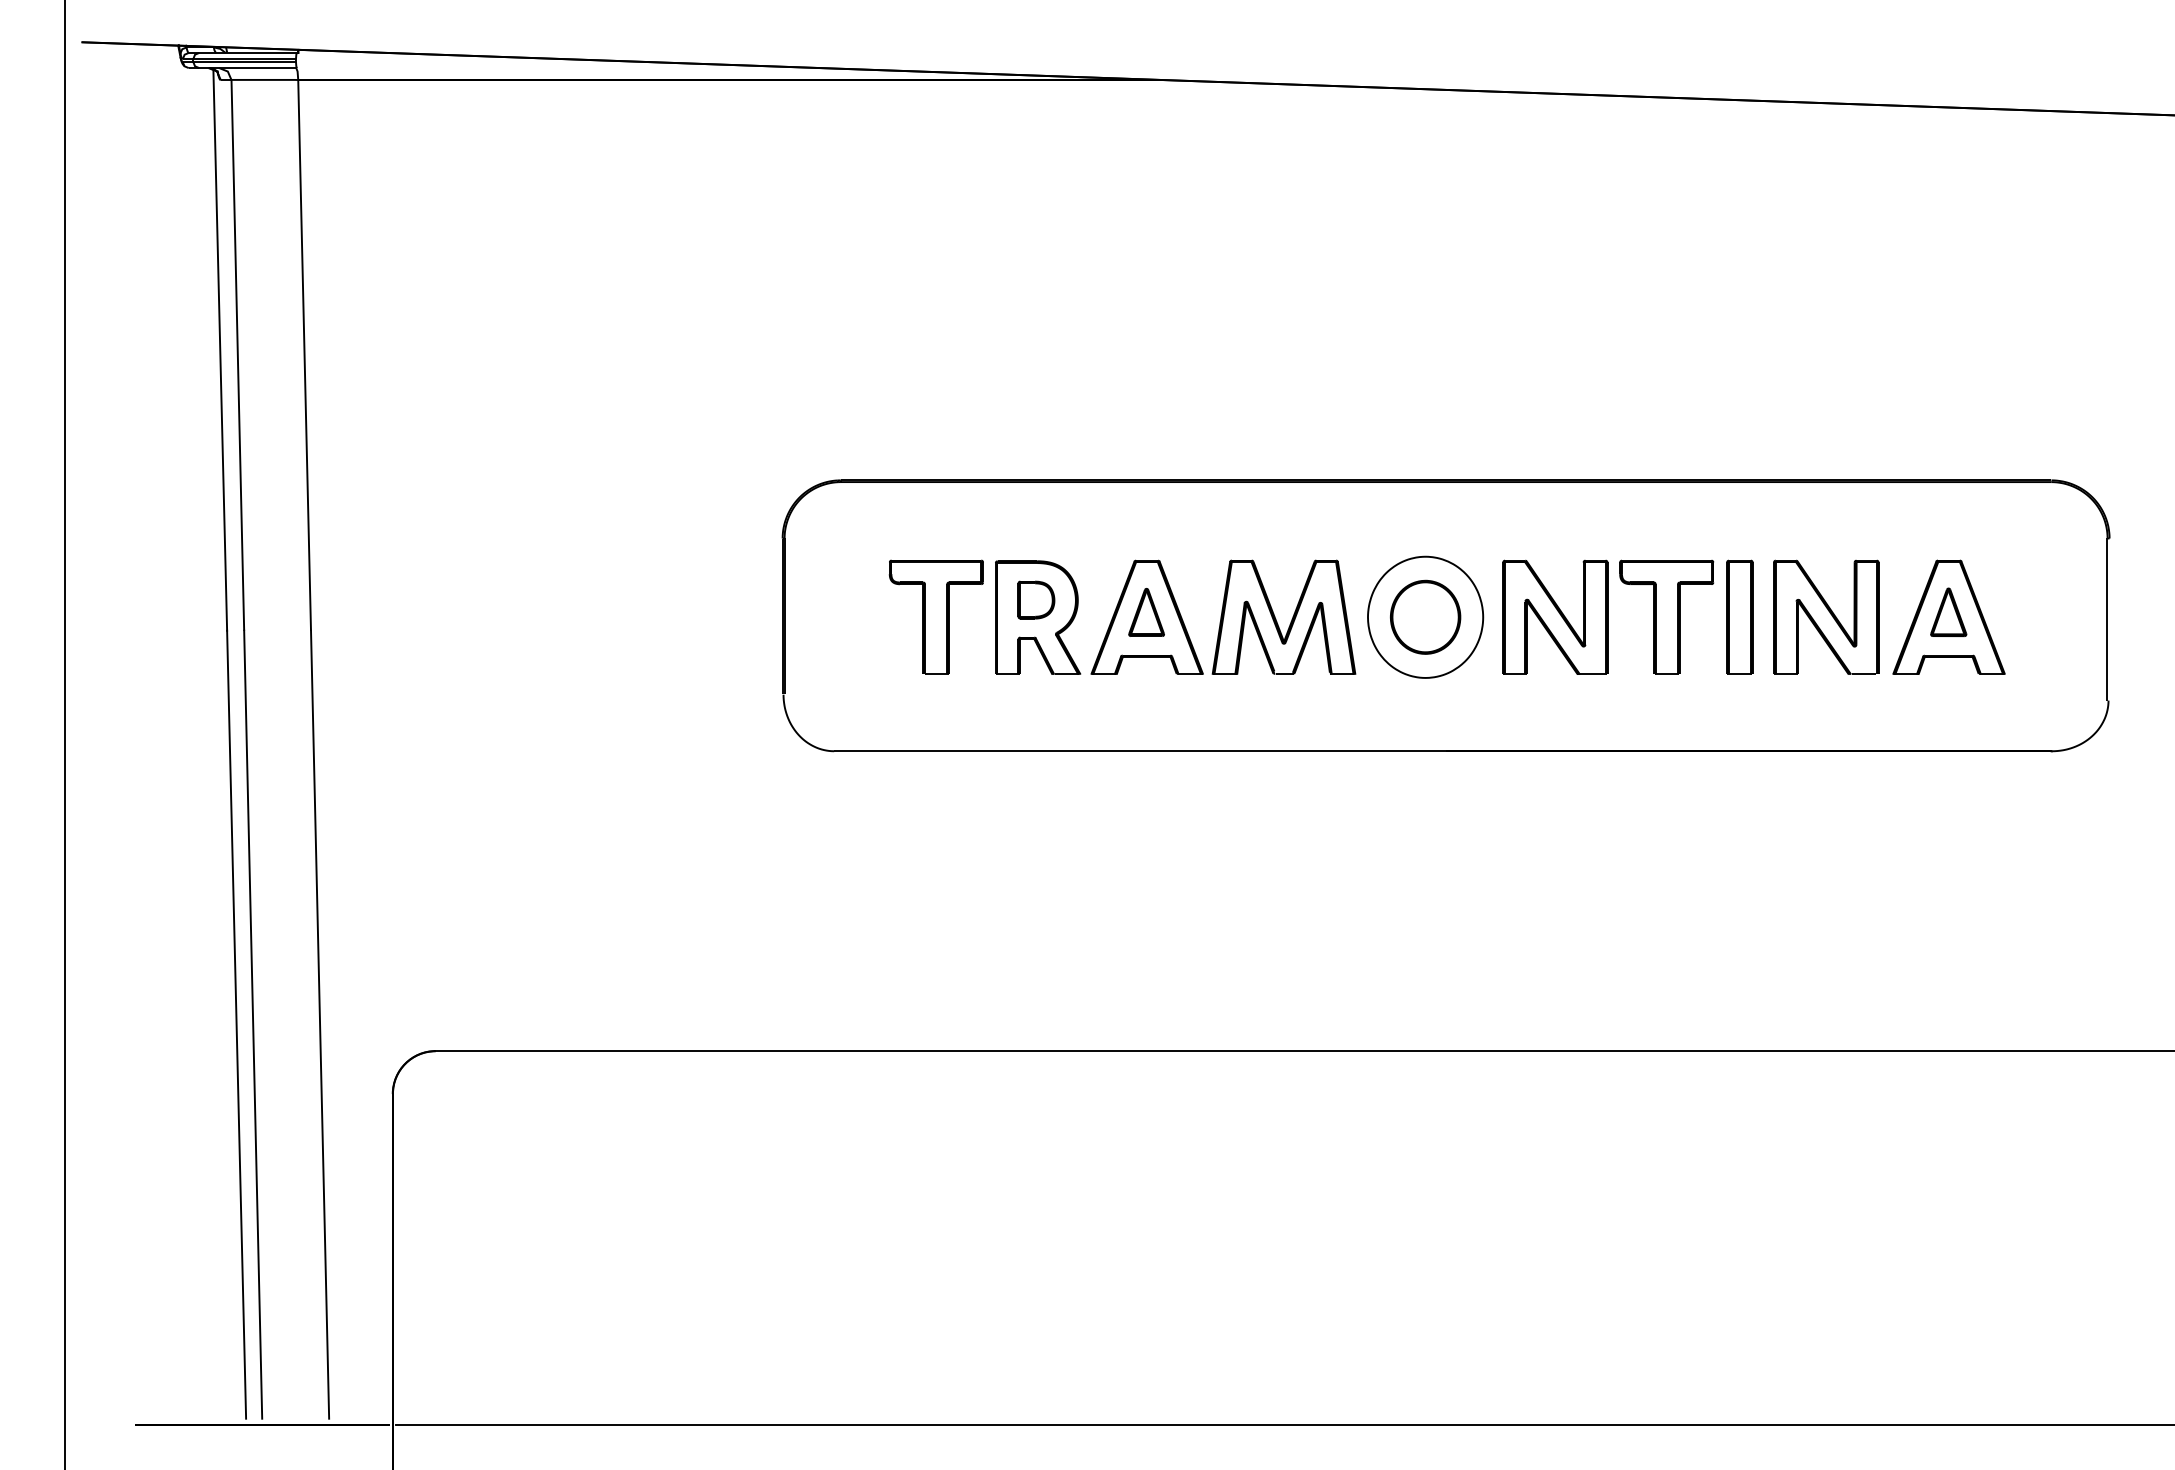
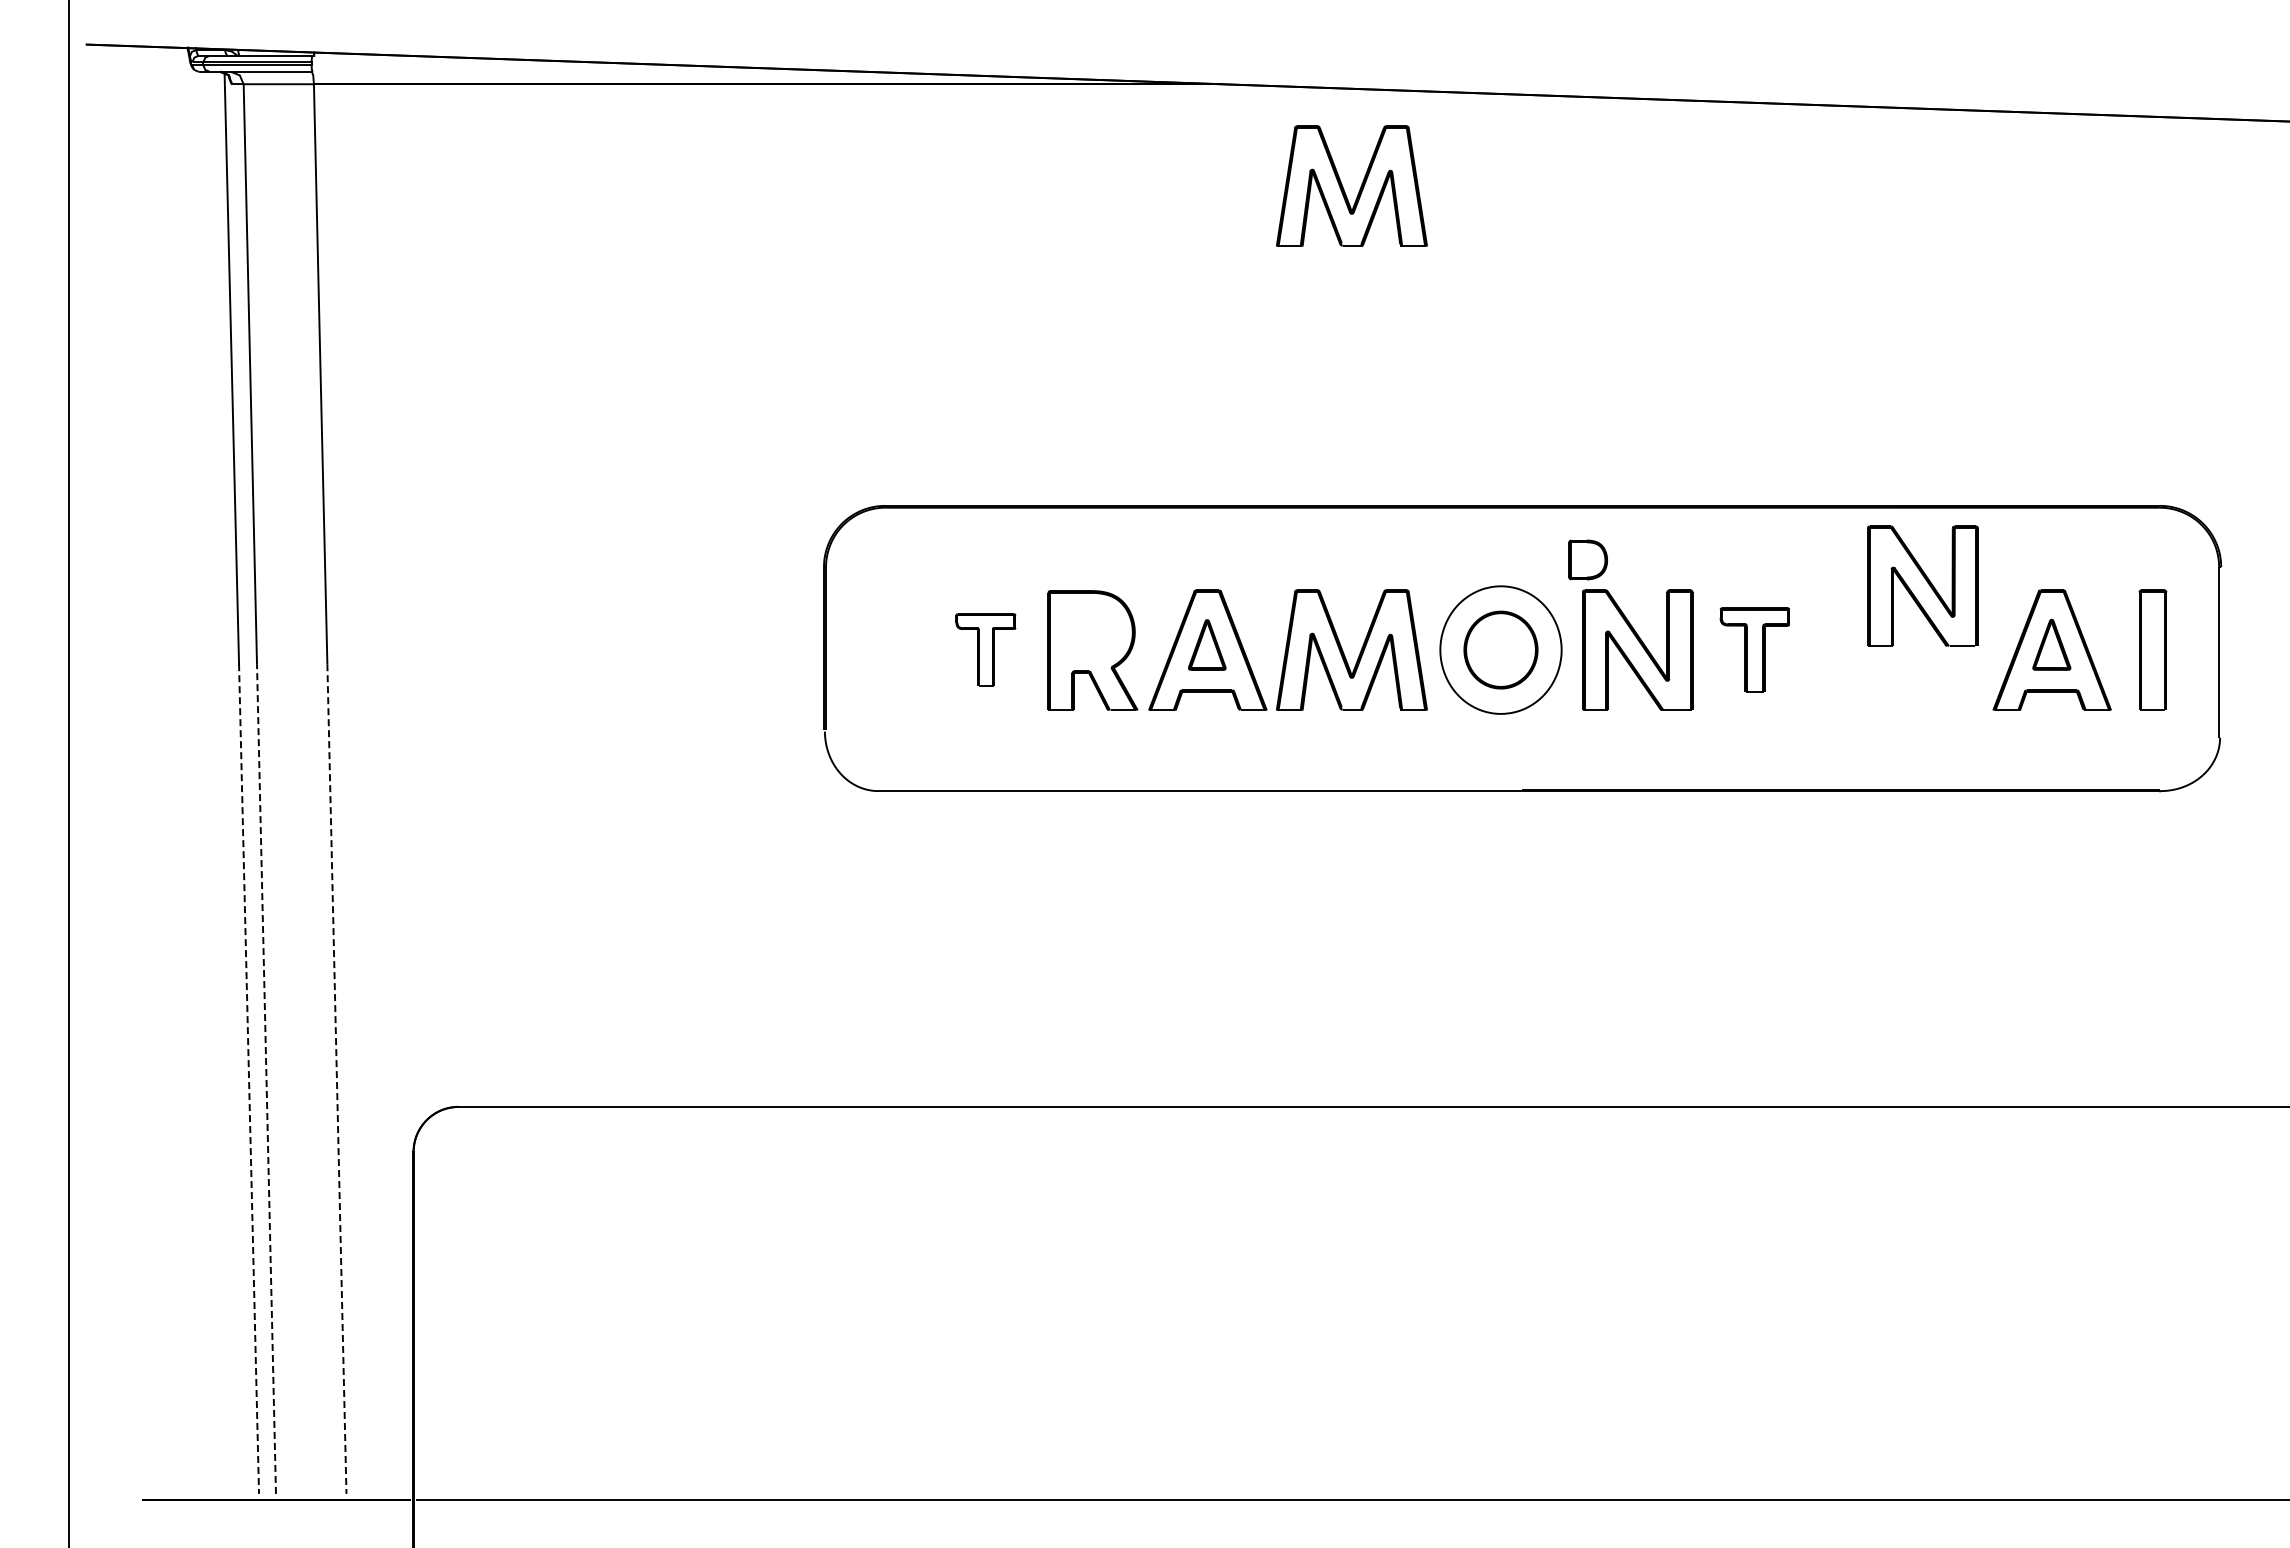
part: (1276, 177) -> (1343, 186), added
part: (1035, 599) -> (1587, 559), moved
part: (936, 616) -> (985, 649), size x0.6
part: (1666, 616) -> (1754, 649), size x0.7
part: (1739, 616) -> (2152, 649), moved
part: (1825, 616) -> (1922, 585), moved
line: (237, 1025) -> (249, 1079), solid -> dashed
line: (253, 1025) -> (266, 1079), solid -> dashed
line: (319, 1025) -> (336, 1079), solid -> dashed

